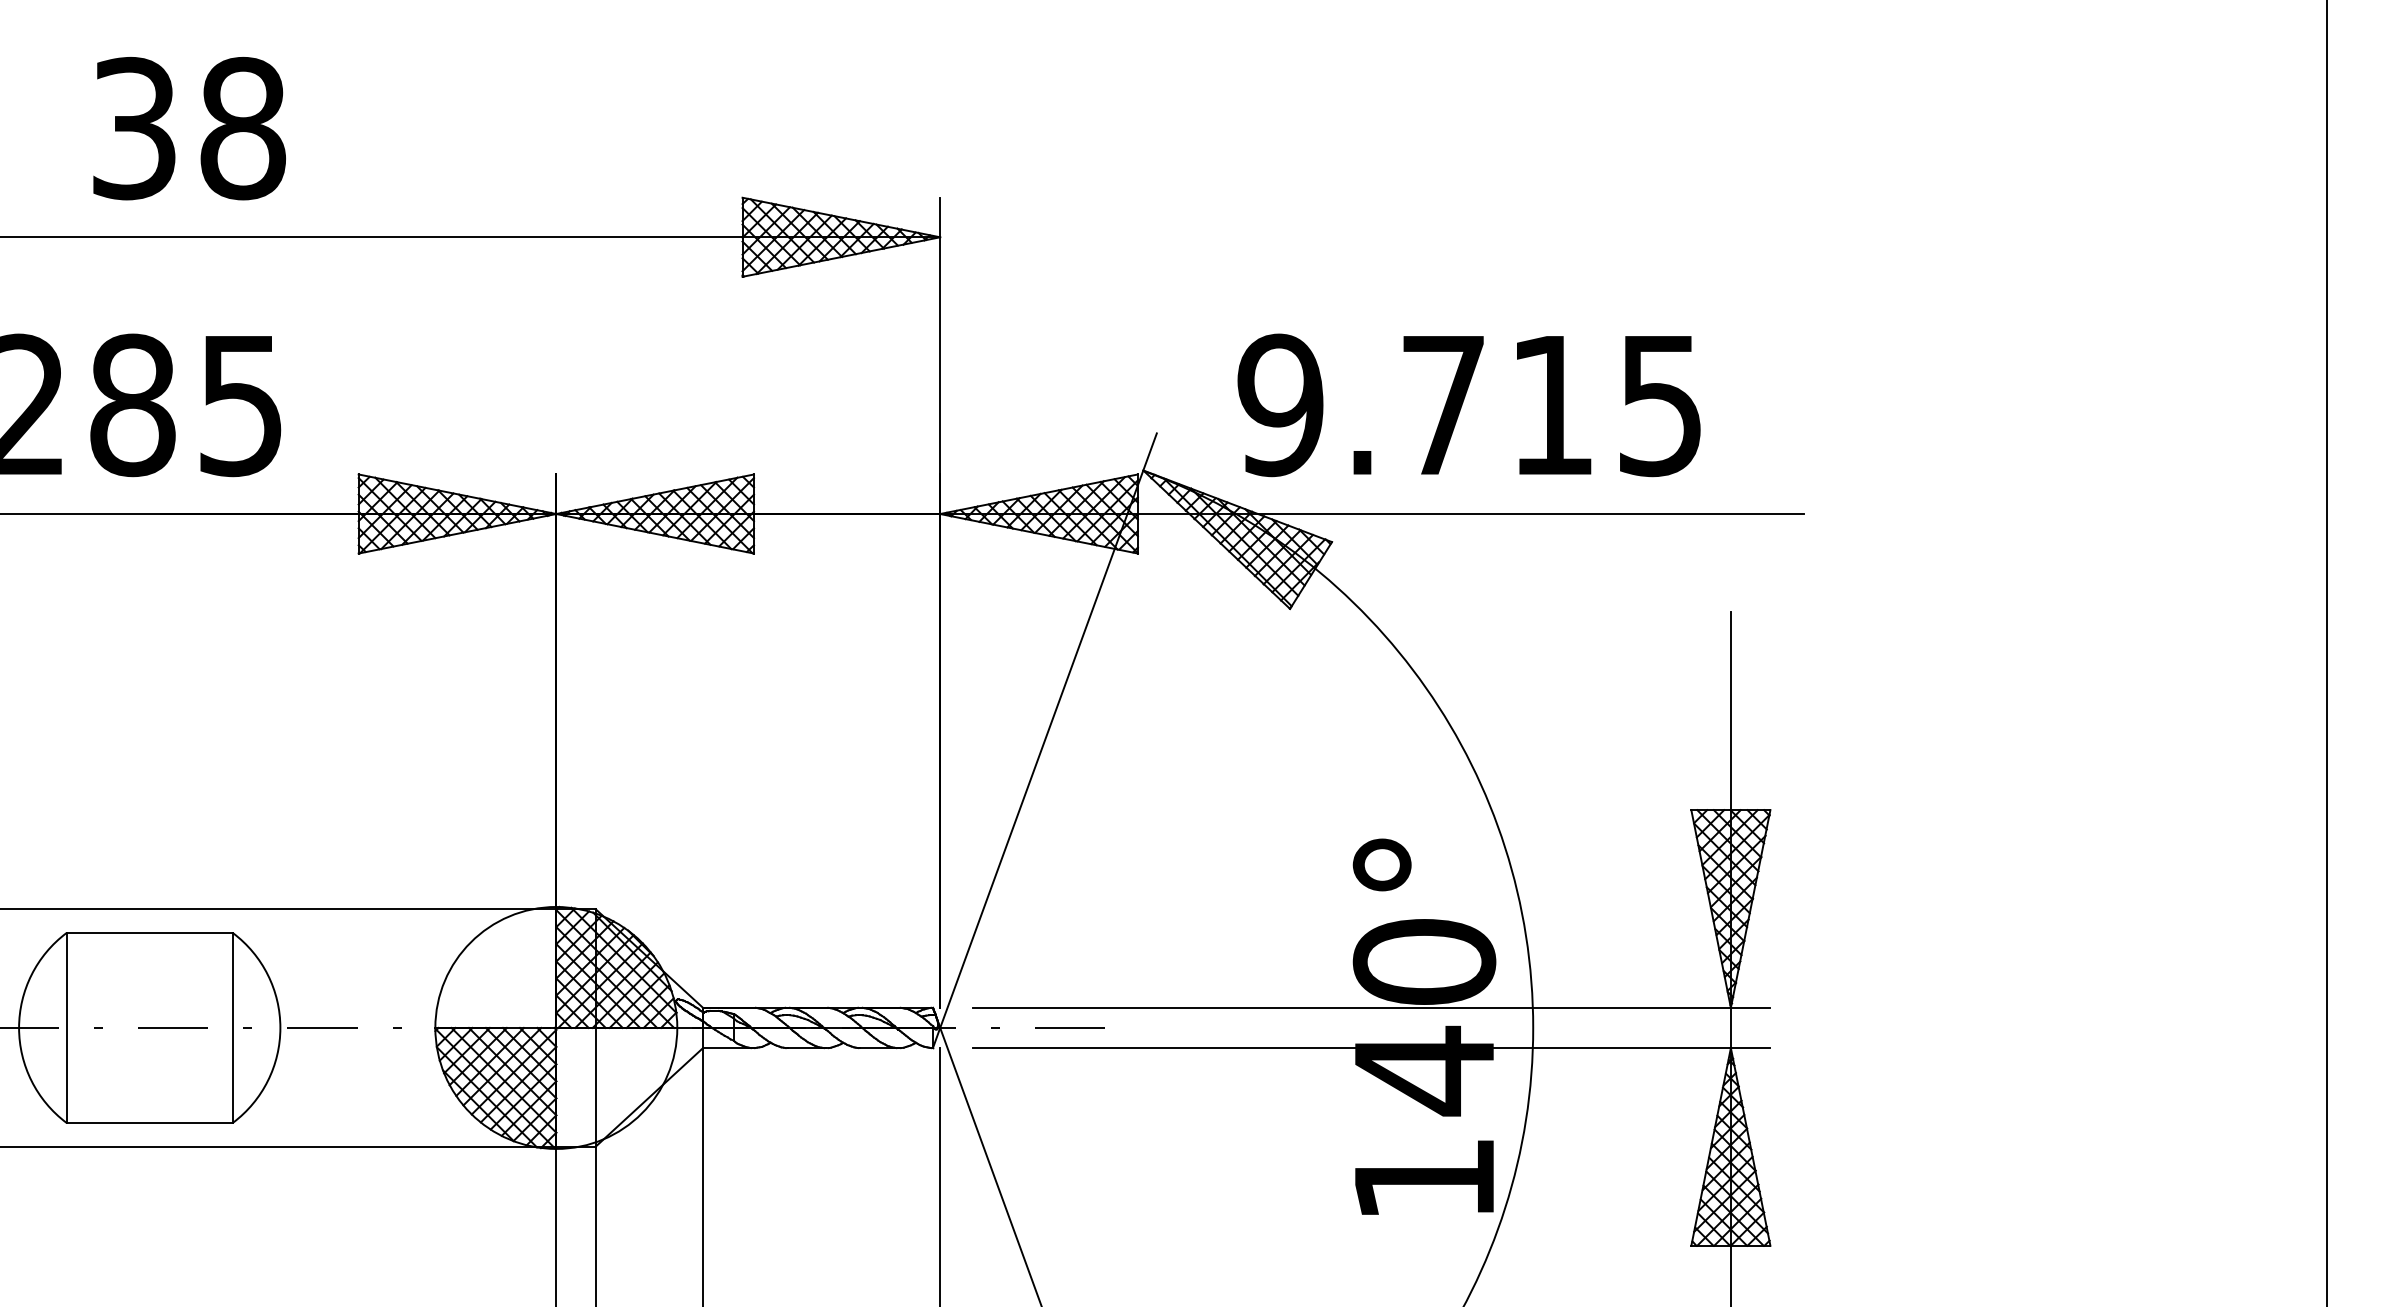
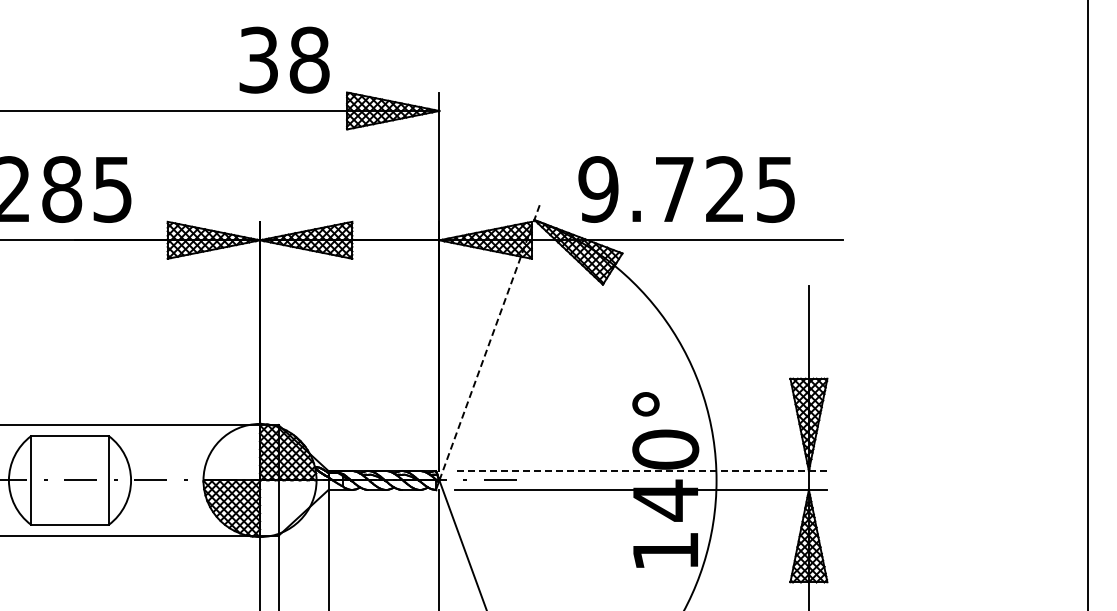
text: (189, 127) -> (284, 59), moved
text: (1550, 403) -> (724, 188), 9.715 -> 9.725
line: (1049, 730) -> (490, 341), solid -> dashed
line: (1370, 1008) -> (640, 471), solid -> dashed

